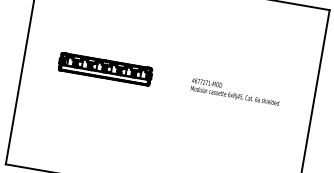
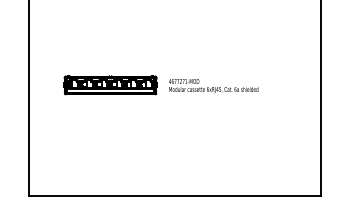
text: (235, 92) -> (213, 86), moved

